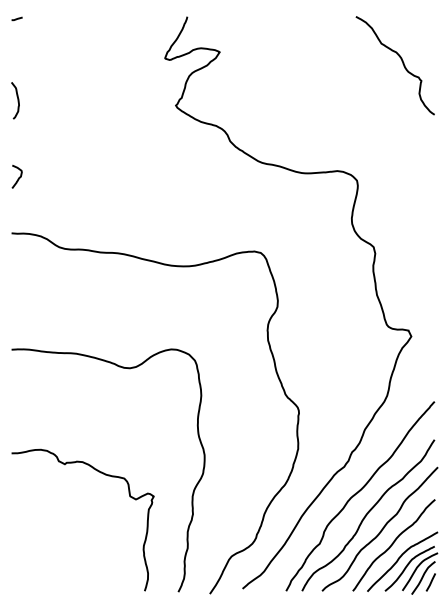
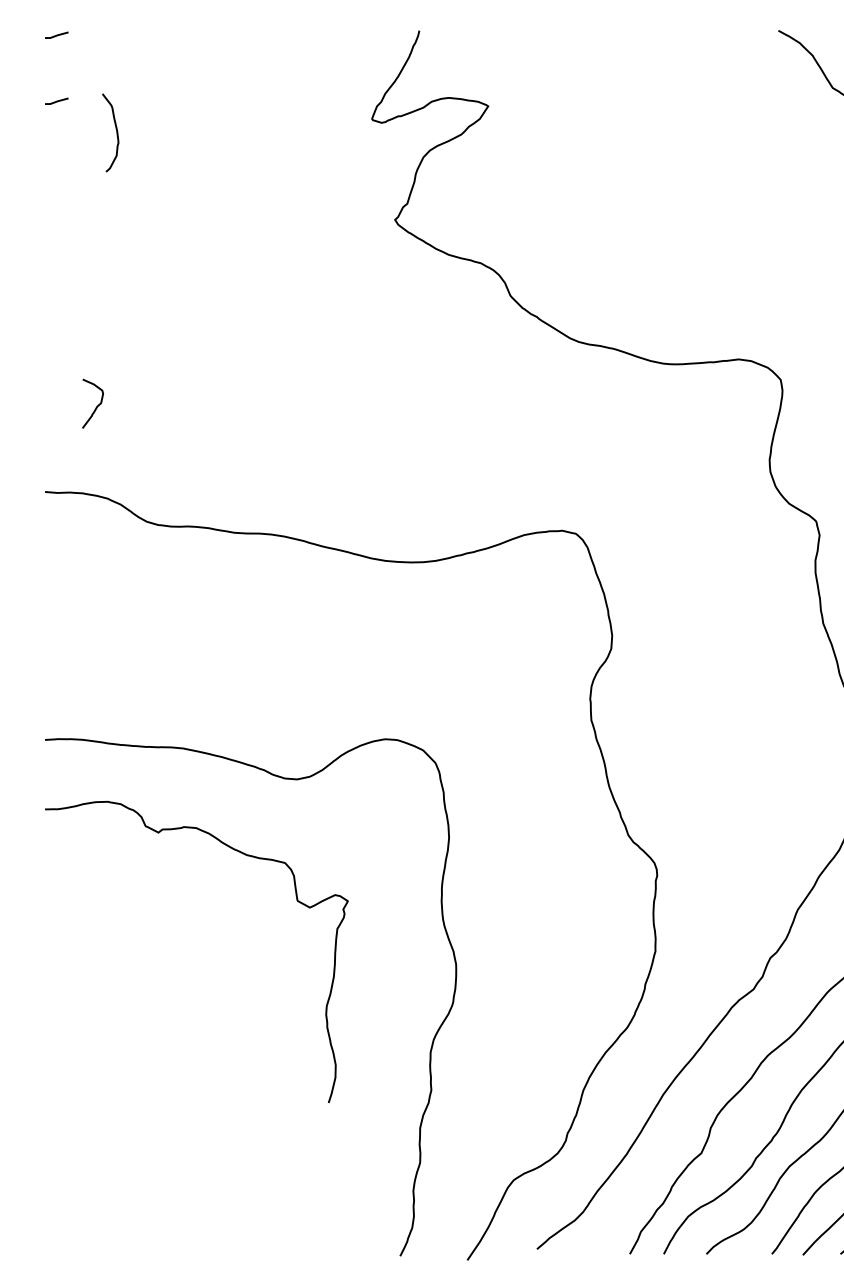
line: (16, 49) -> (55, 100), added
curve: (17, 100) -> (115, 132), moved
curve: (18, 177) -> (95, 405), moved
curve: (100, 473) -> (234, 852), moved

